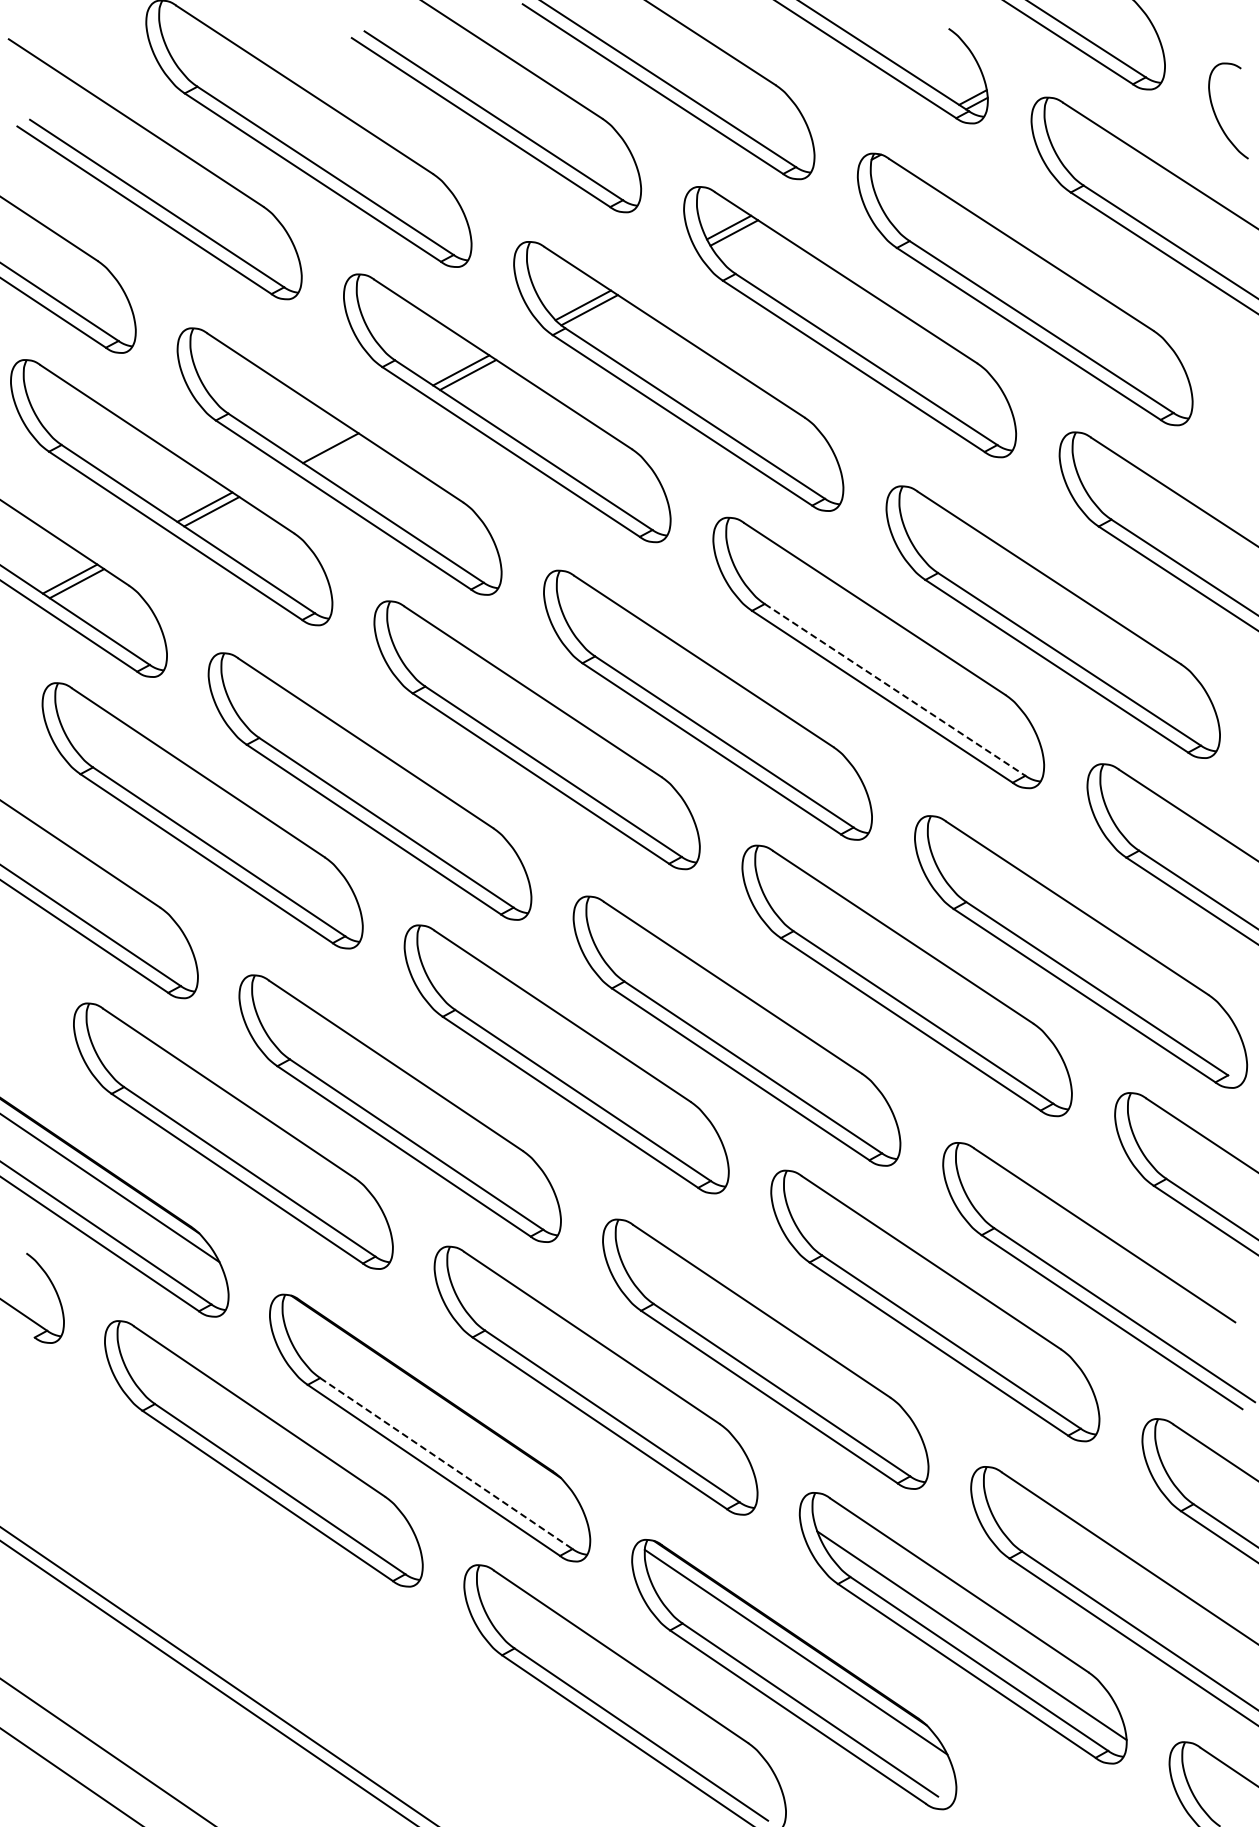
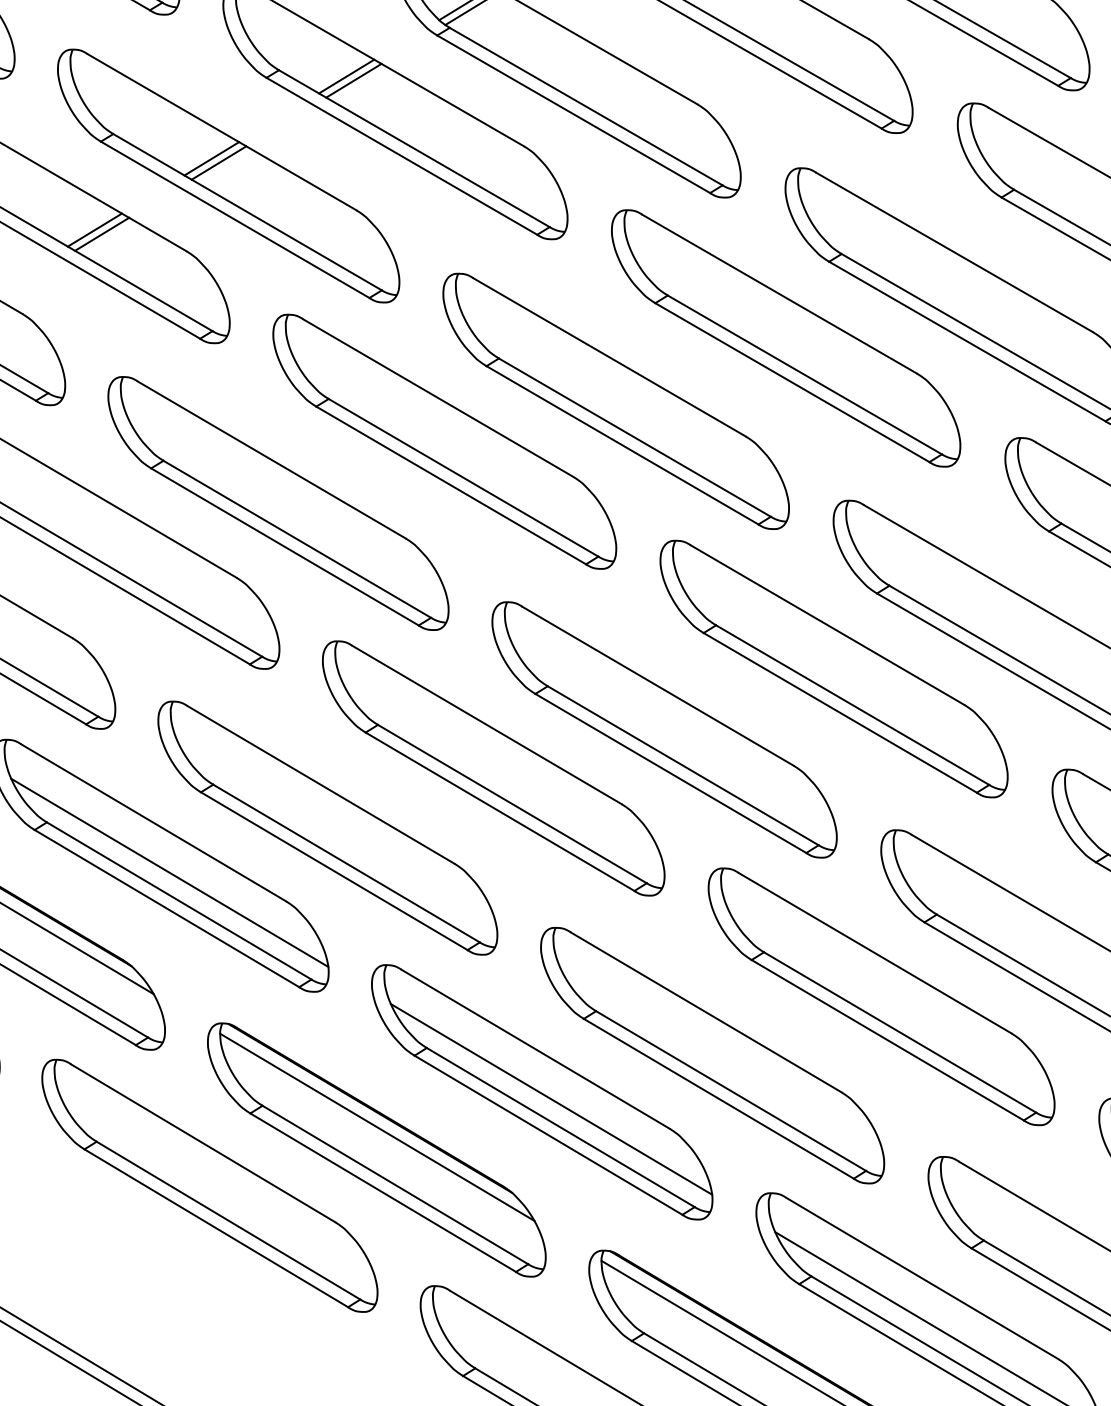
line: (323, 443) -> (211, 158), added
line: (895, 690) -> (805, 375), dashed -> solid
line: (241, 1143) -> (169, 872), added
line: (604, 1388) -> (551, 1099), added
line: (431, 1405) -> (376, 1127), added
line: (446, 1463) -> (395, 1184), dashed -> solid

